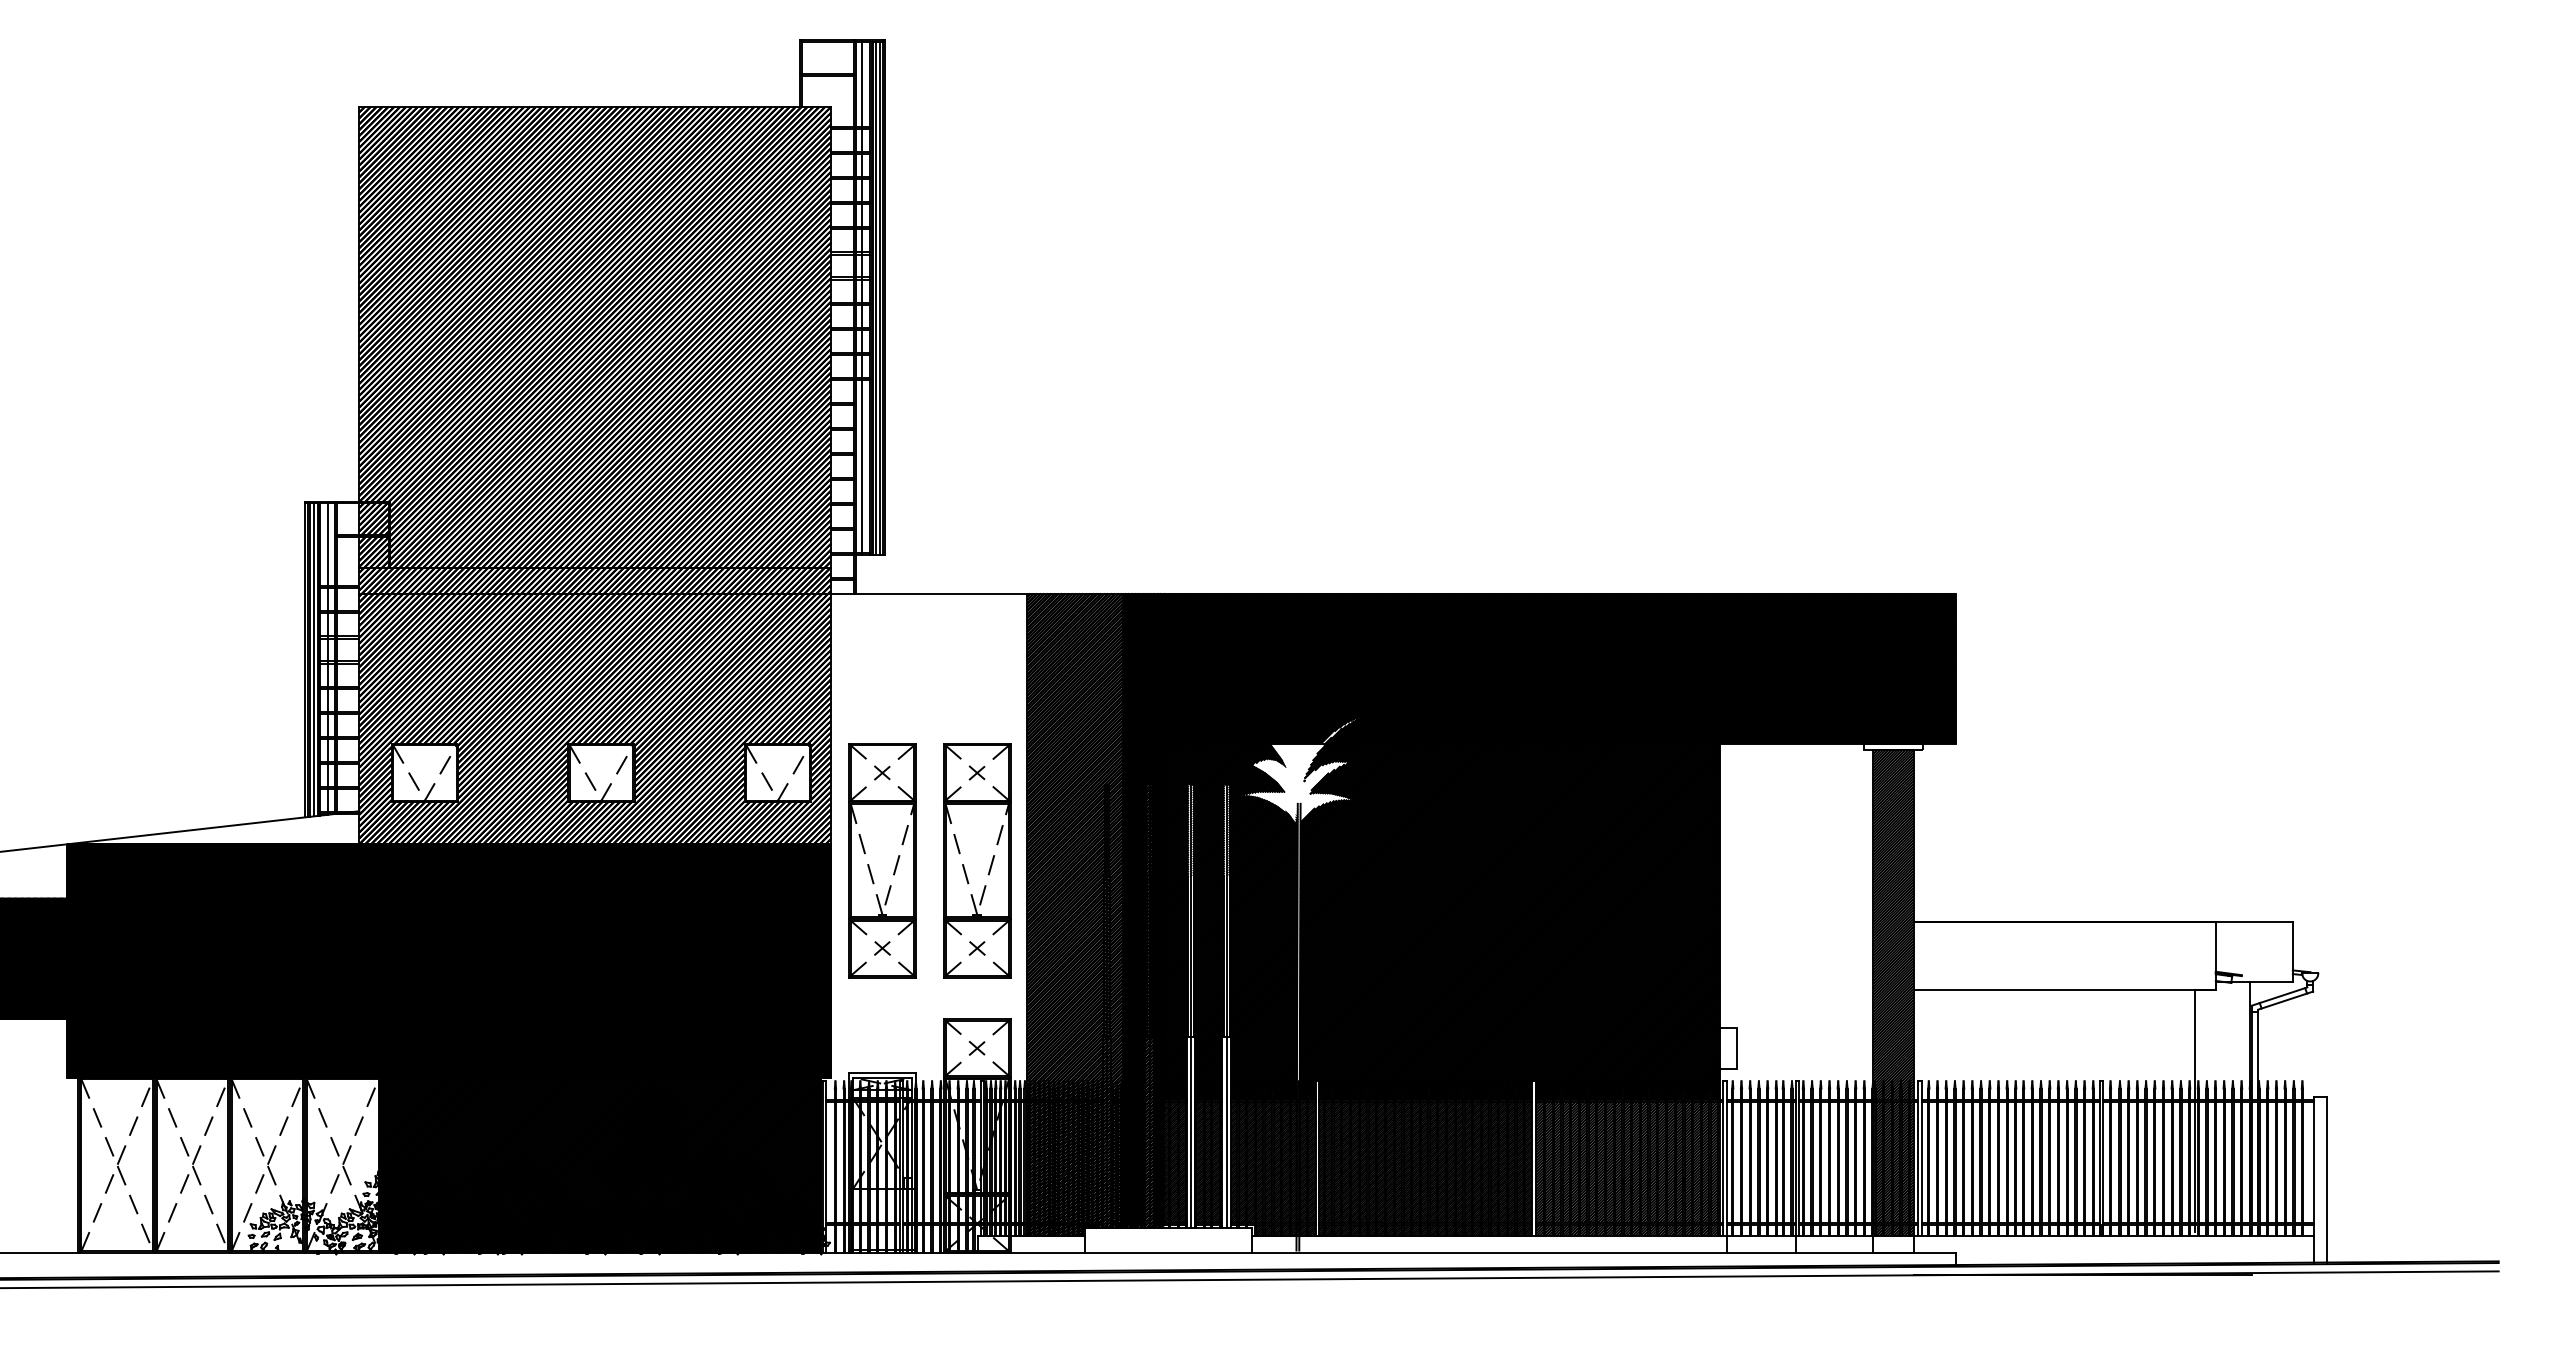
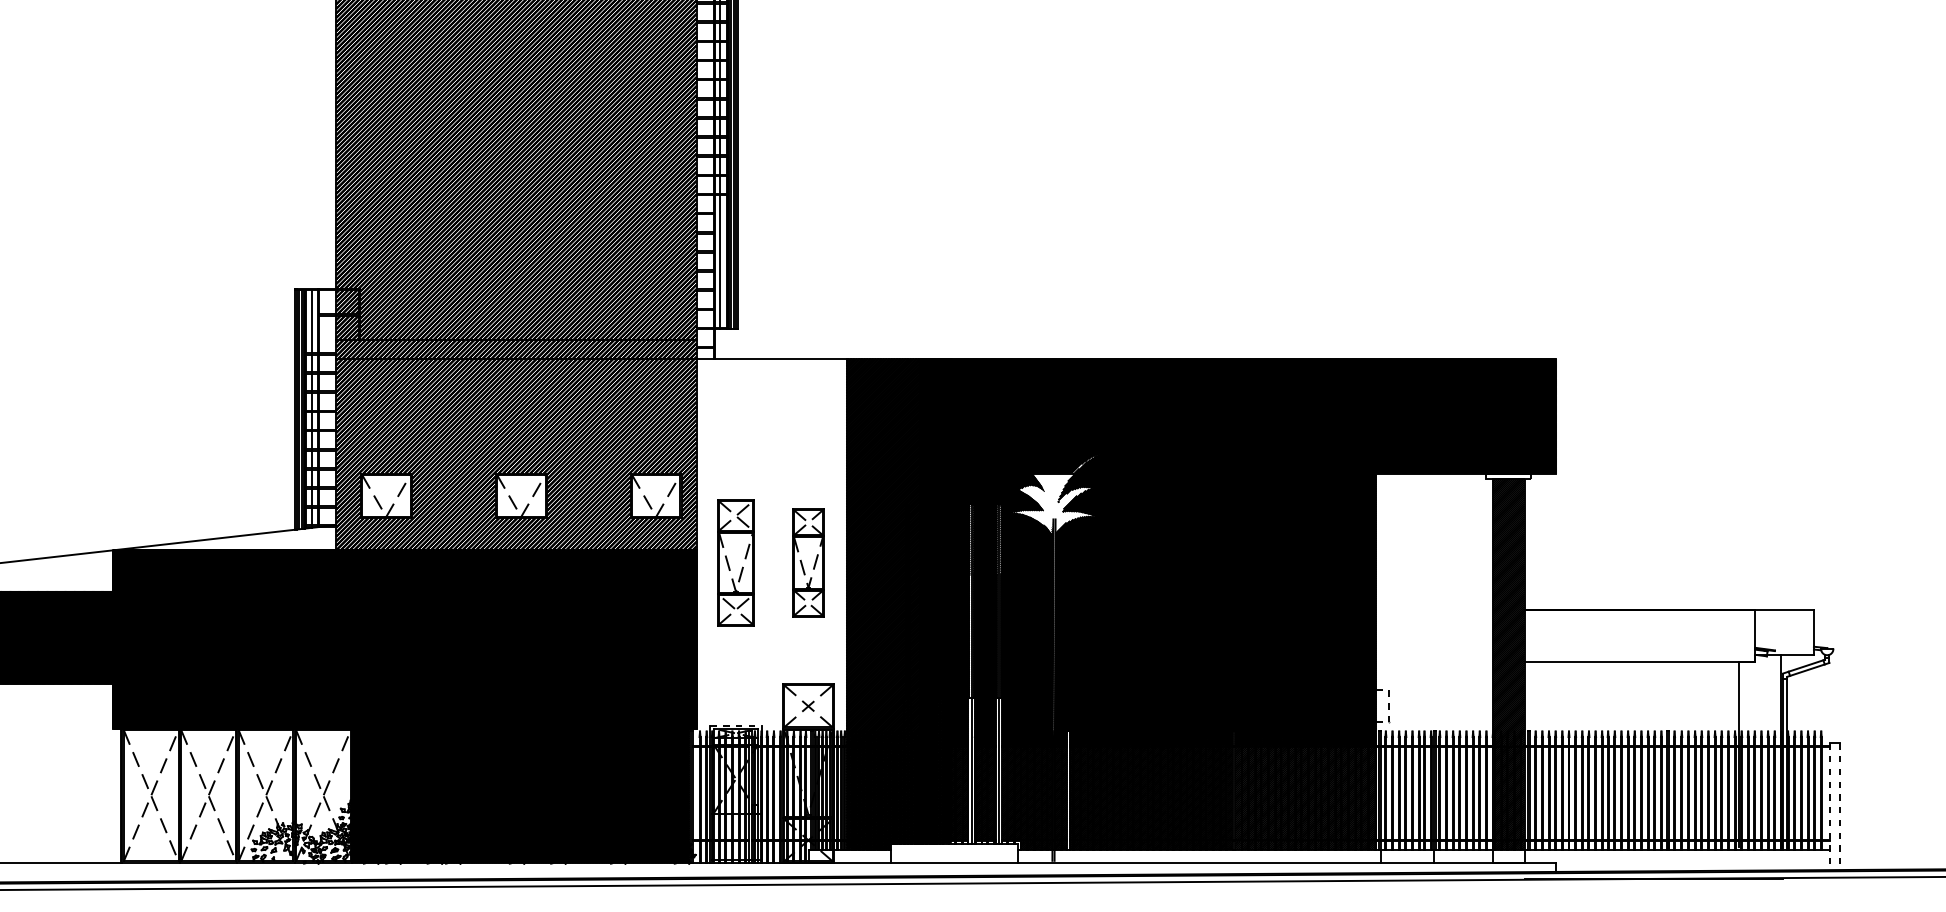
part: (882, 860) -> (736, 562), size x0.7
part: (977, 860) -> (808, 562), size x0.6
line: (1736, 1048) -> (1388, 706), solid -> dashed
line: (882, 1073) -> (736, 725), solid -> dashed
line: (2314, 1179) -> (1830, 806), solid -> dashed
line: (2326, 1179) -> (1839, 806), solid -> dashed

